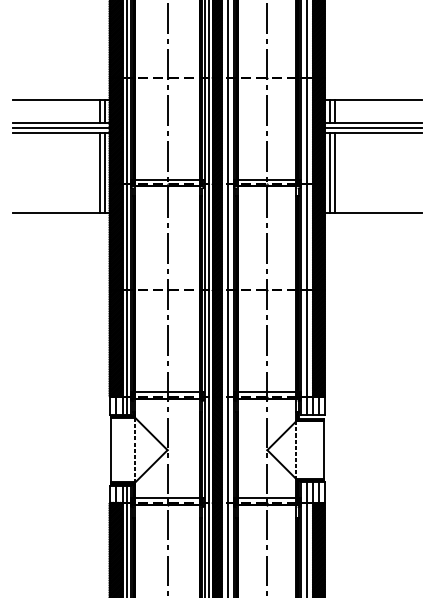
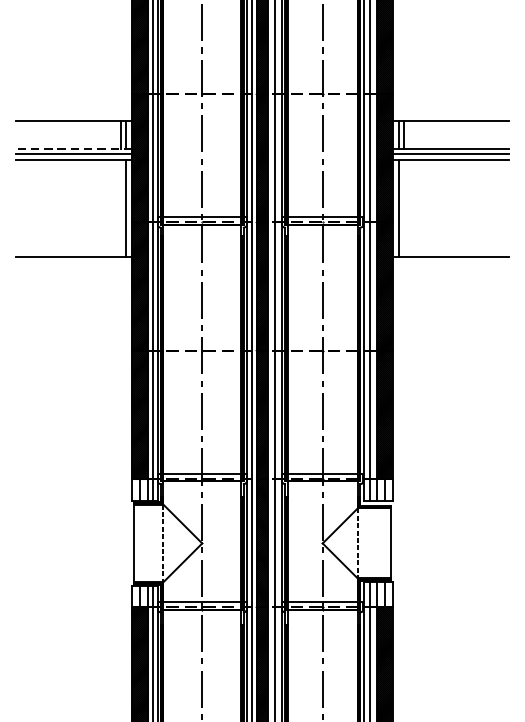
line: (60, 122) -> (73, 147), solid -> dashed
line: (99, 172) -> (120, 208), removed
line: (335, 172) -> (404, 208), removed

